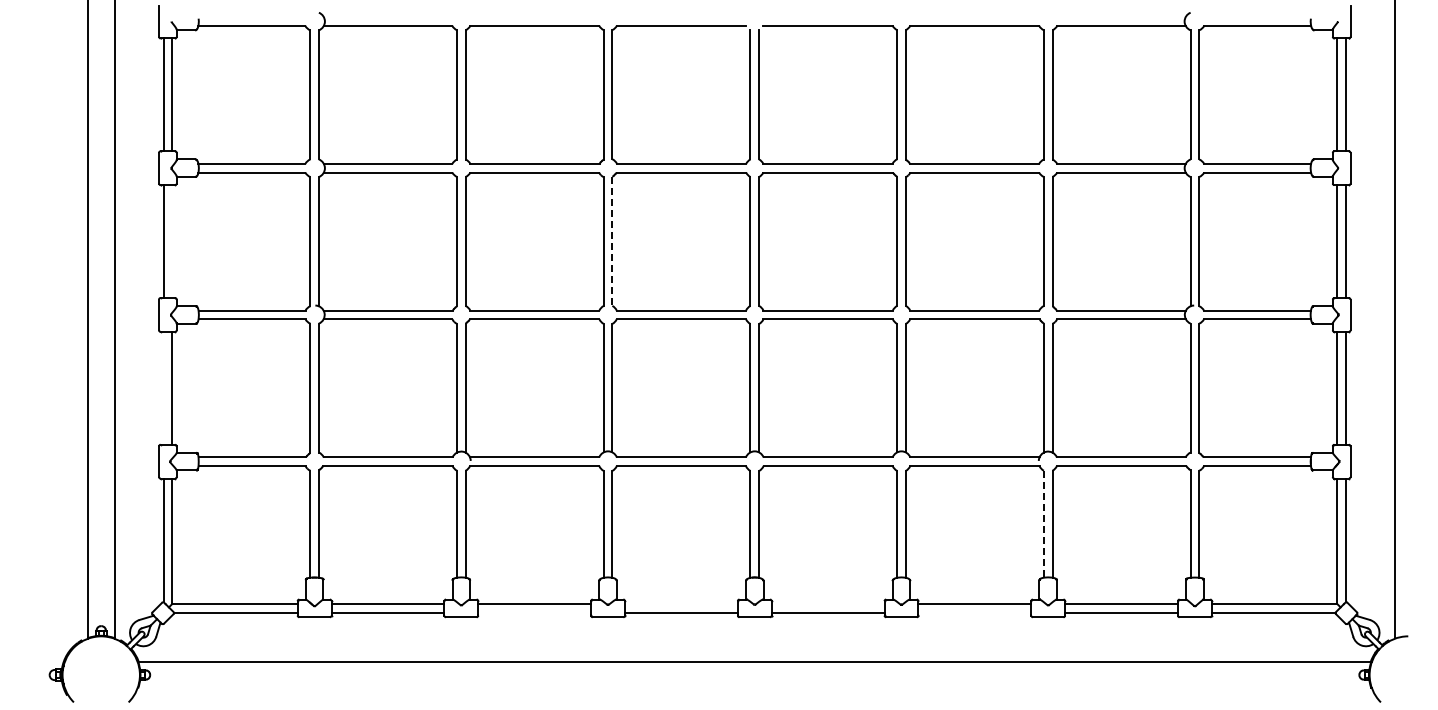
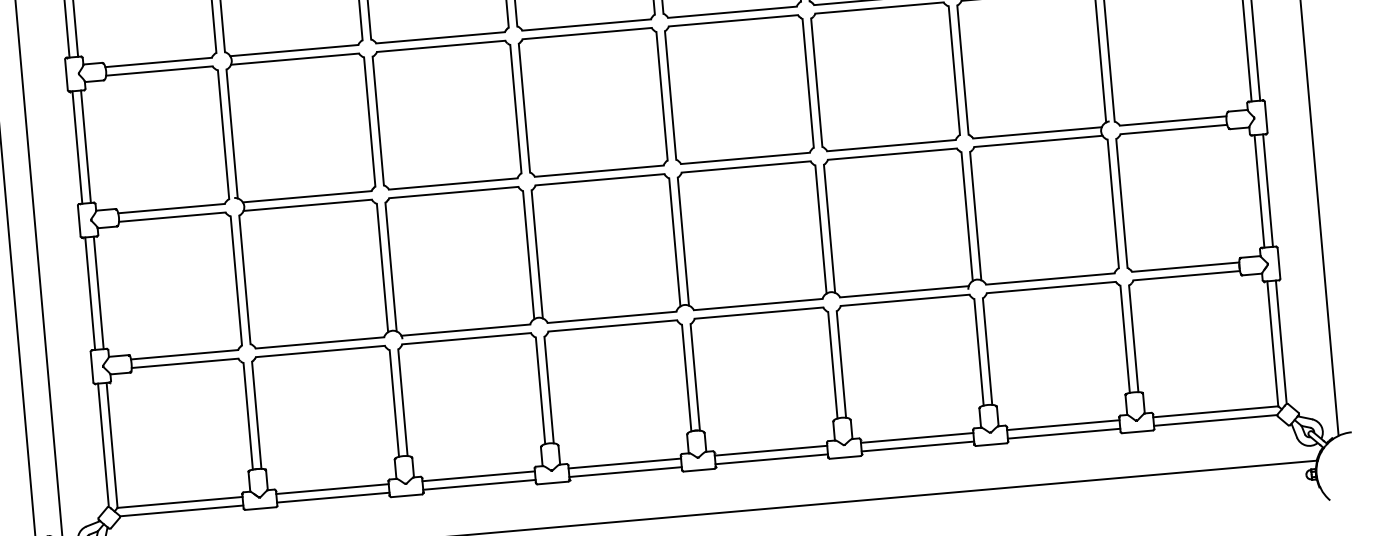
line: (172, 241) -> (86, 146), added
line: (612, 241) -> (524, 108), dashed -> solid
line: (163, 387) -> (90, 292), added
line: (1043, 524) -> (978, 352), dashed -> solid
line: (680, 604) -> (623, 463), added
line: (827, 604) -> (770, 451), added
line: (534, 612) -> (479, 484), added
line: (974, 612) -> (917, 446), added

